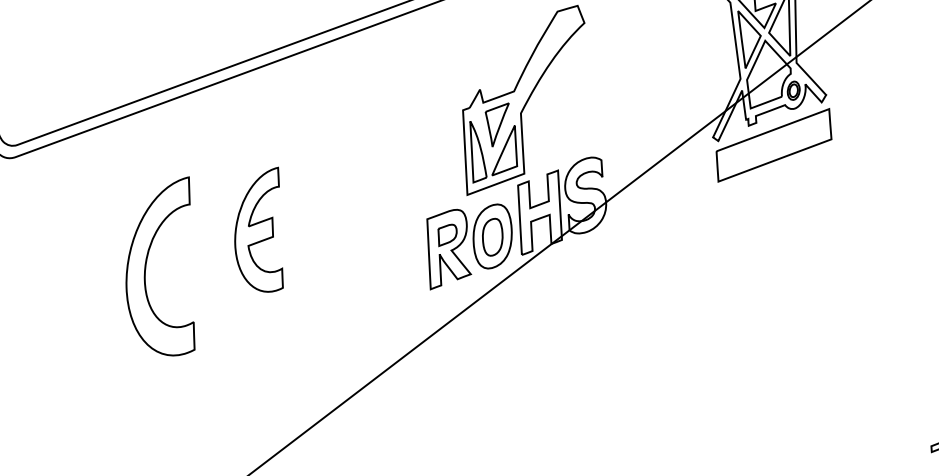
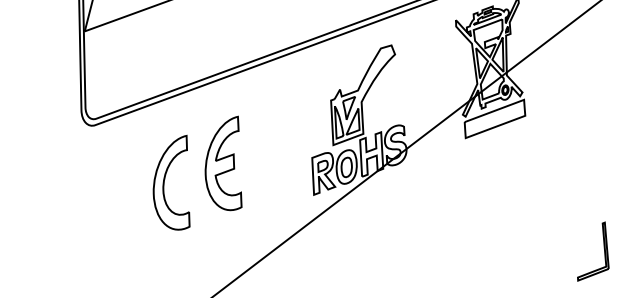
part: (258, 229) -> (223, 163), size x1.43

